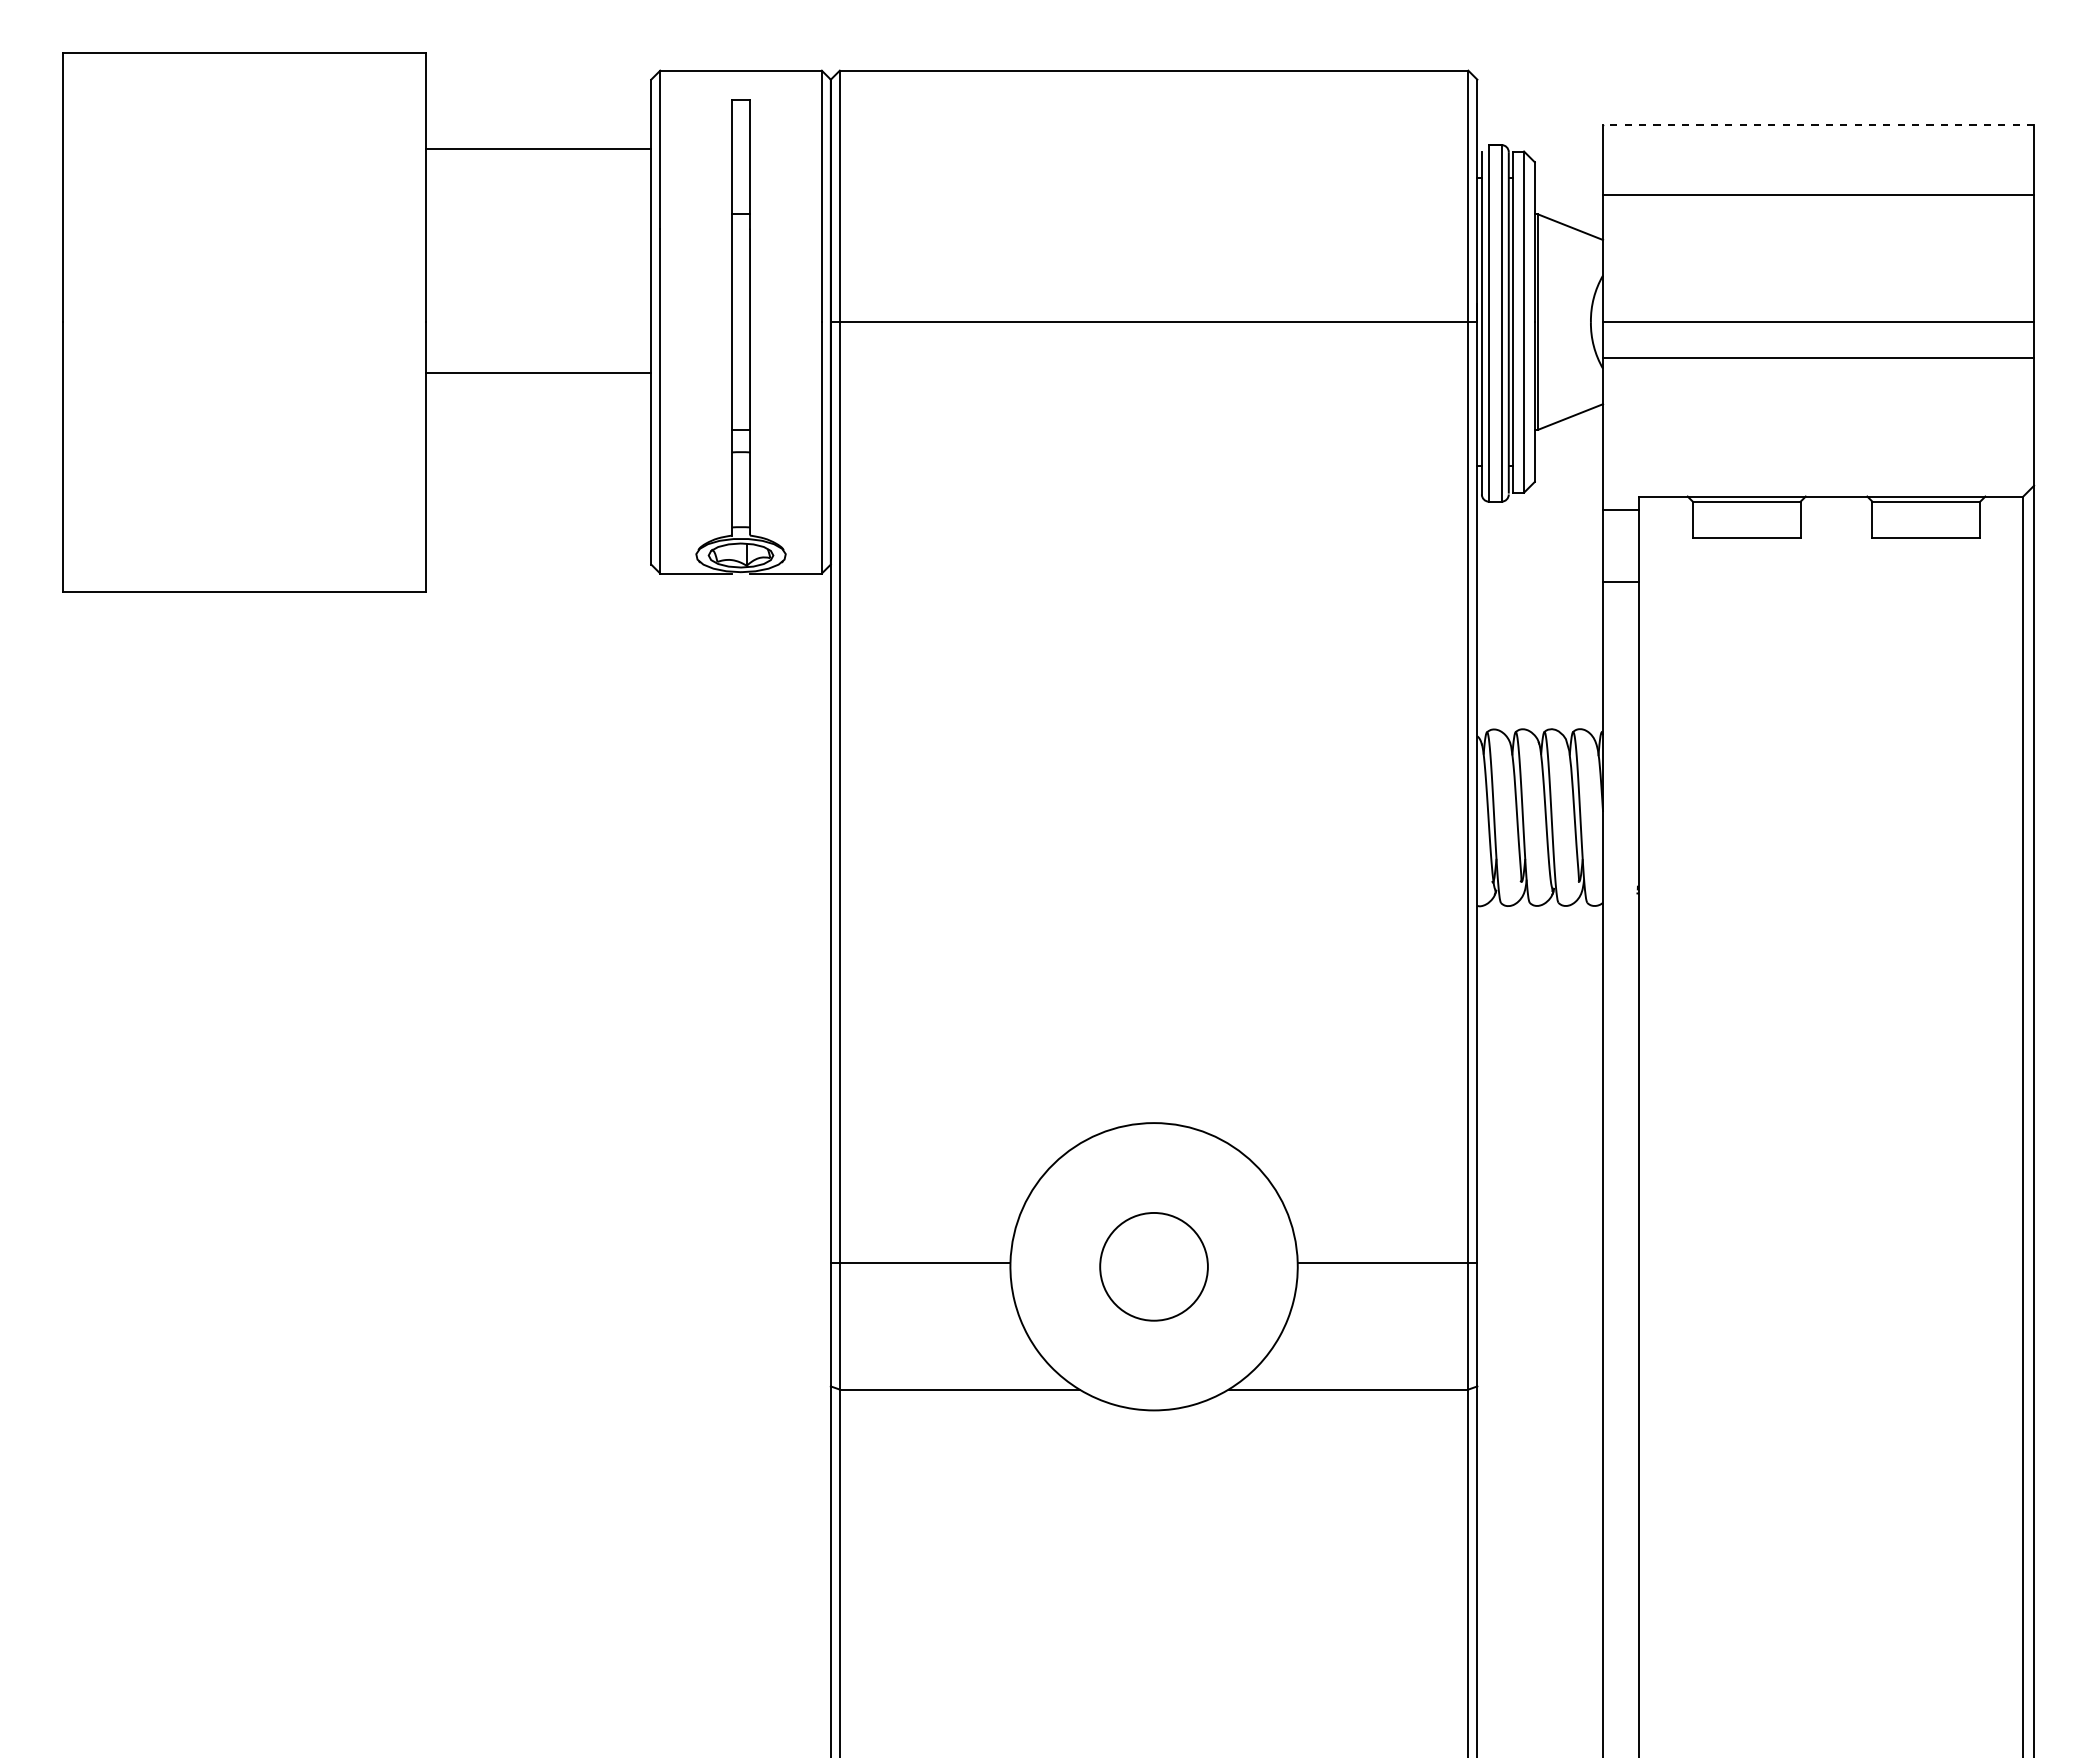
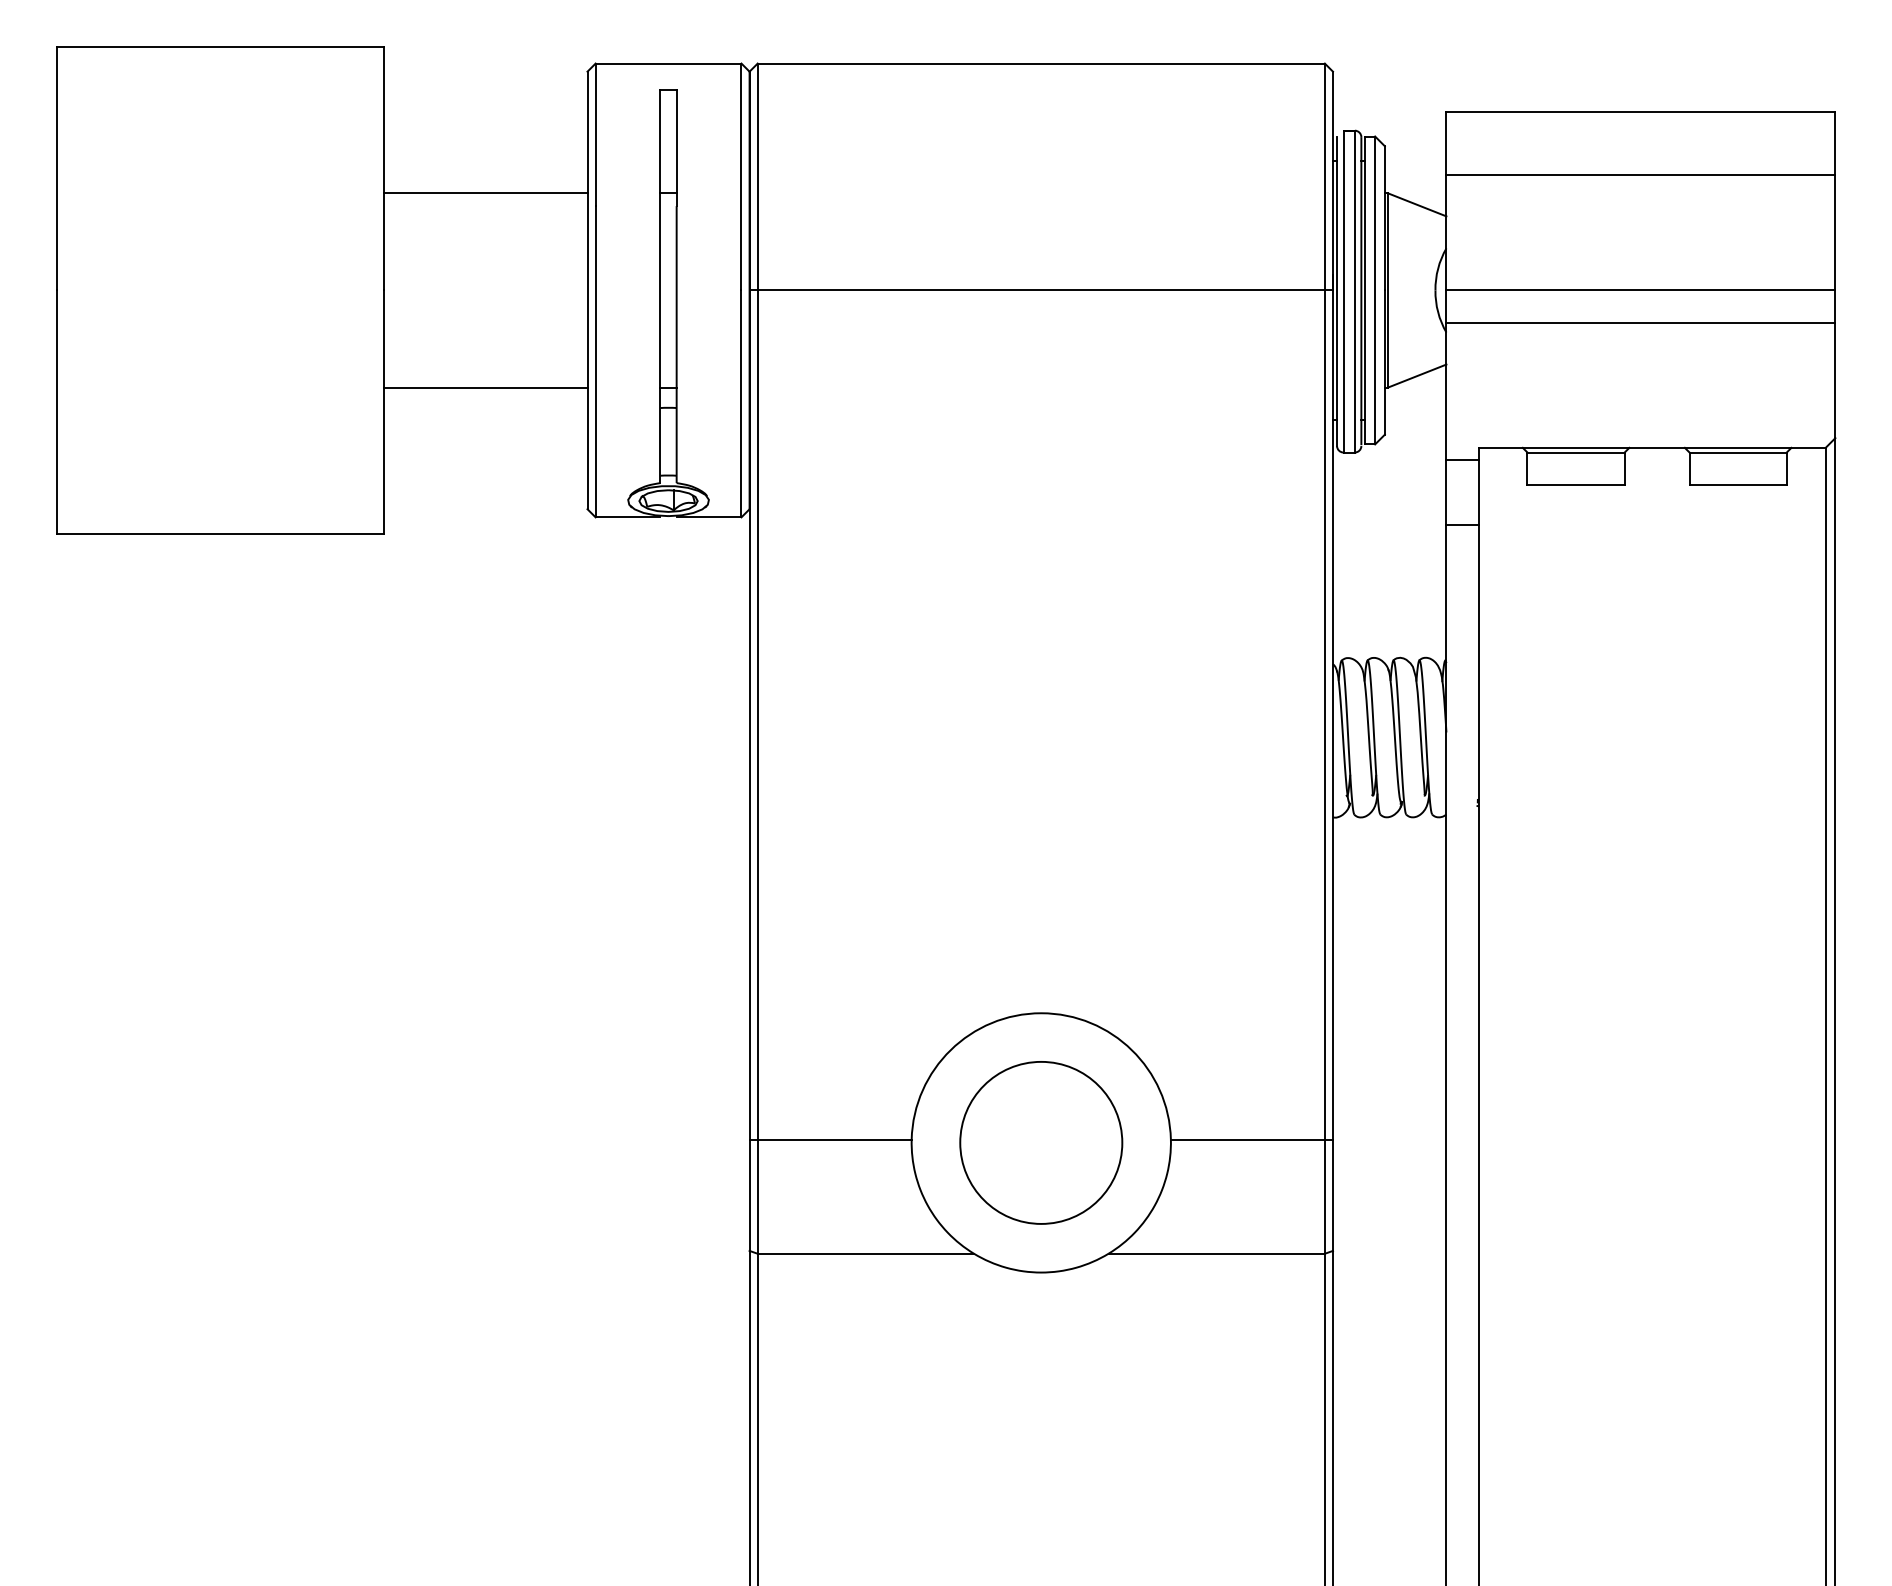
line: (1818, 124) -> (1640, 112), dashed -> solid
line: (538, 149) -> (485, 193), moved
line: (538, 372) -> (485, 387), moved
circle: (1153, 1266) -> (1040, 1142), size x1.67

